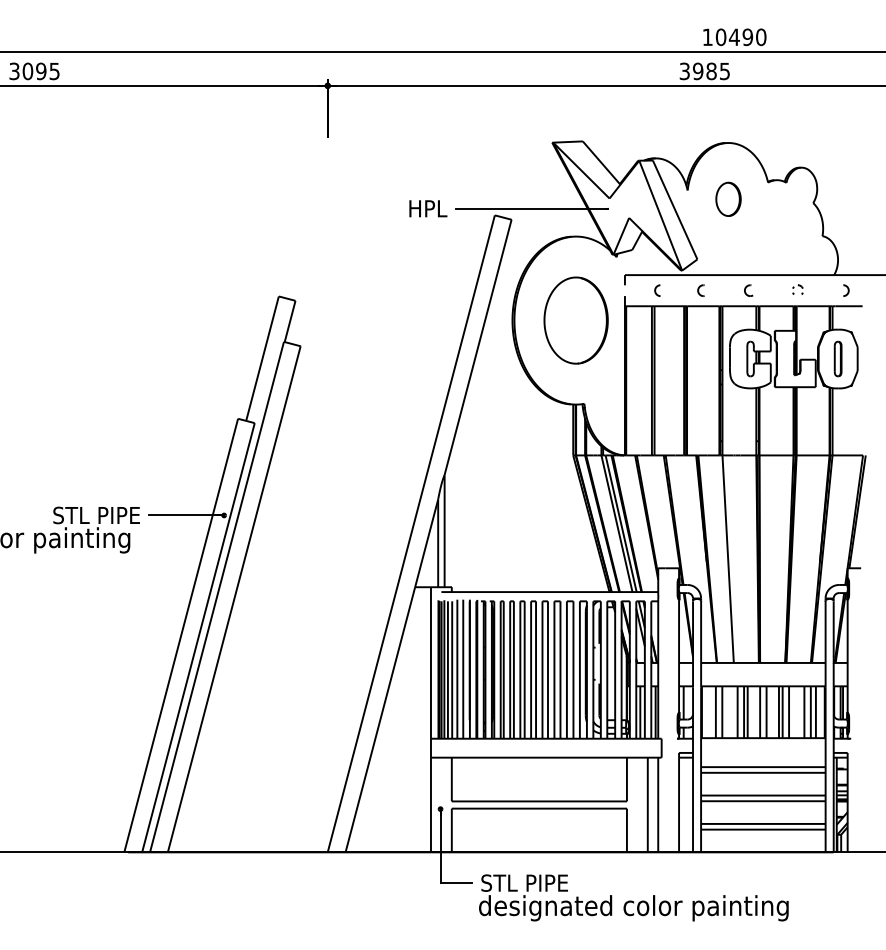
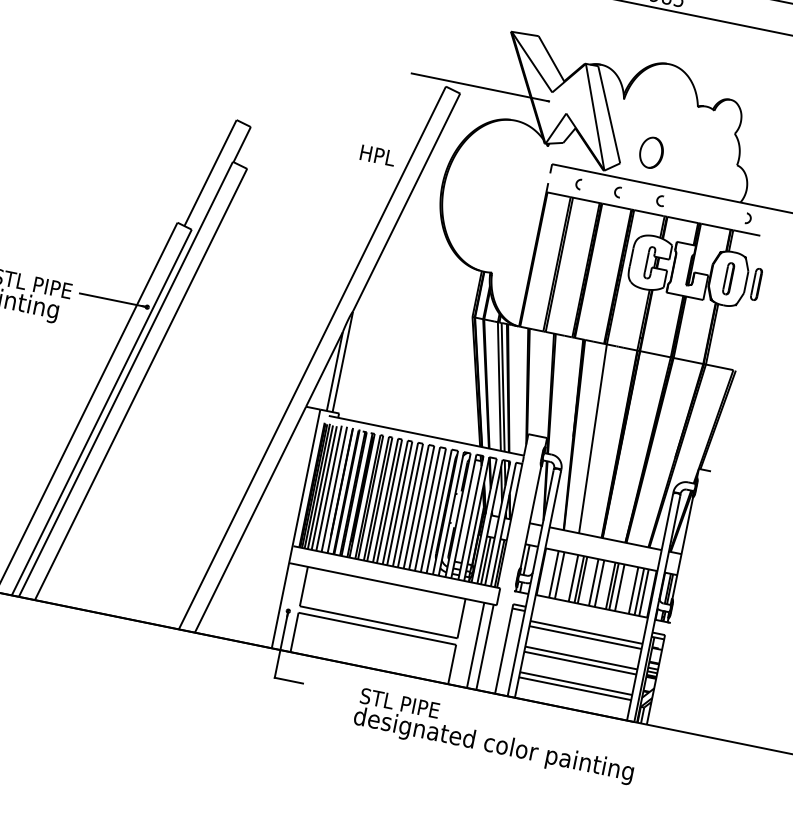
part: (728, 198) -> (651, 152), moved
text: (428, 208) -> (378, 155), moved
part: (797, 289) -> (704, 208), removed
part: (575, 320) -> (499, 196), removed
part: (868, 358) -> (756, 283), added
text: (633, 897) -> (495, 736), moved

